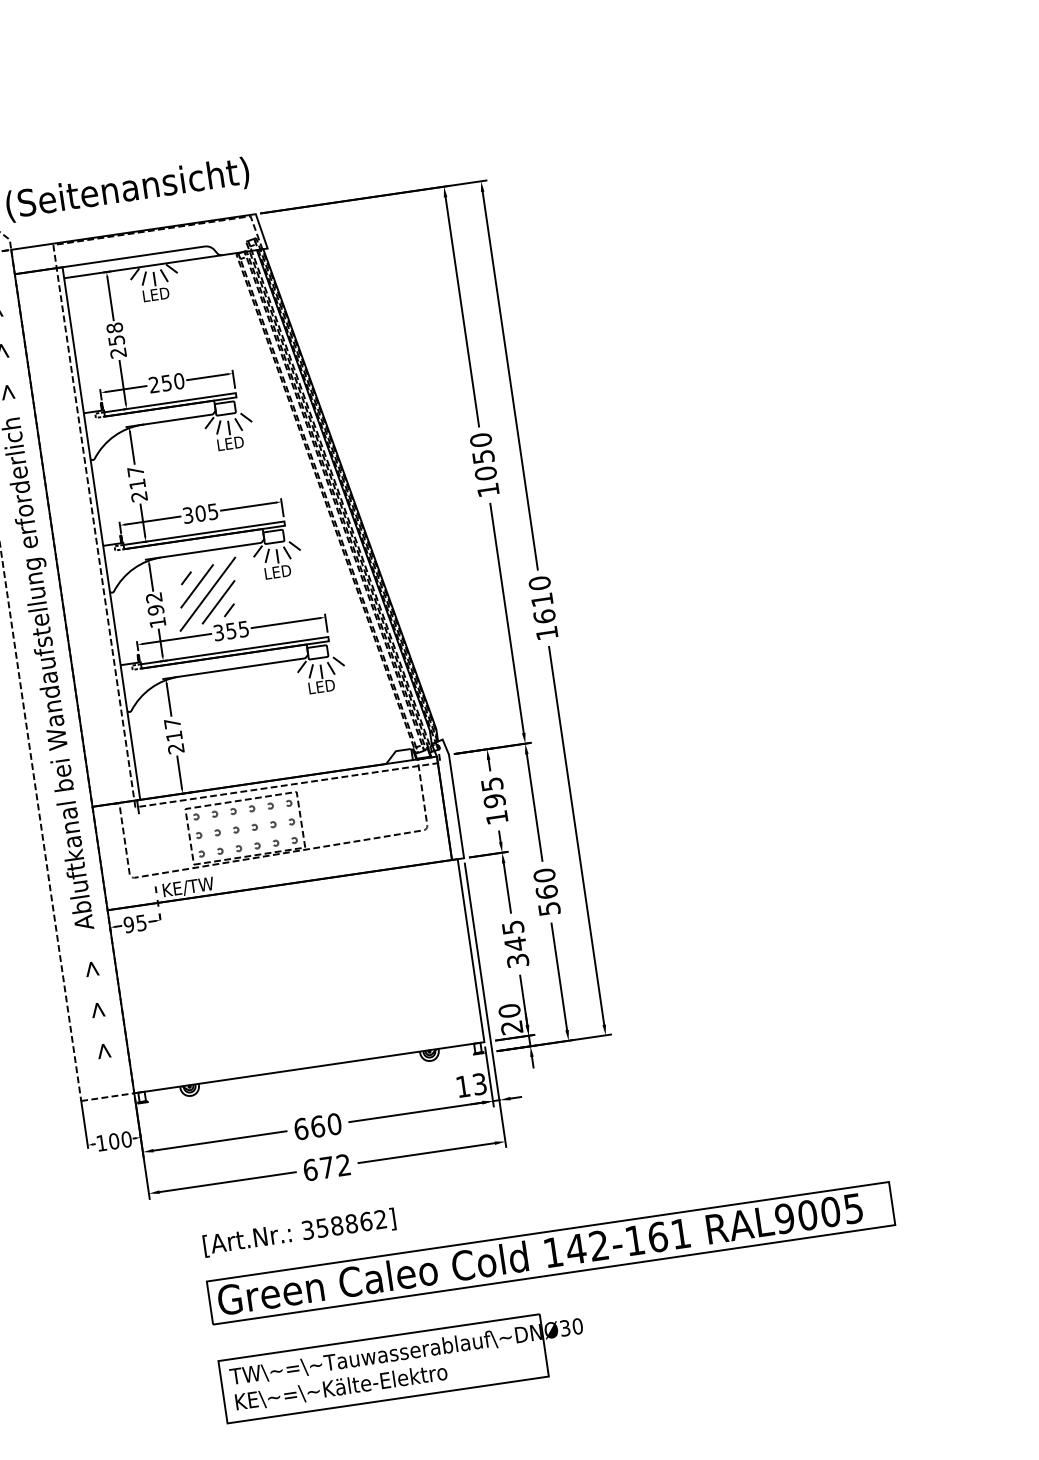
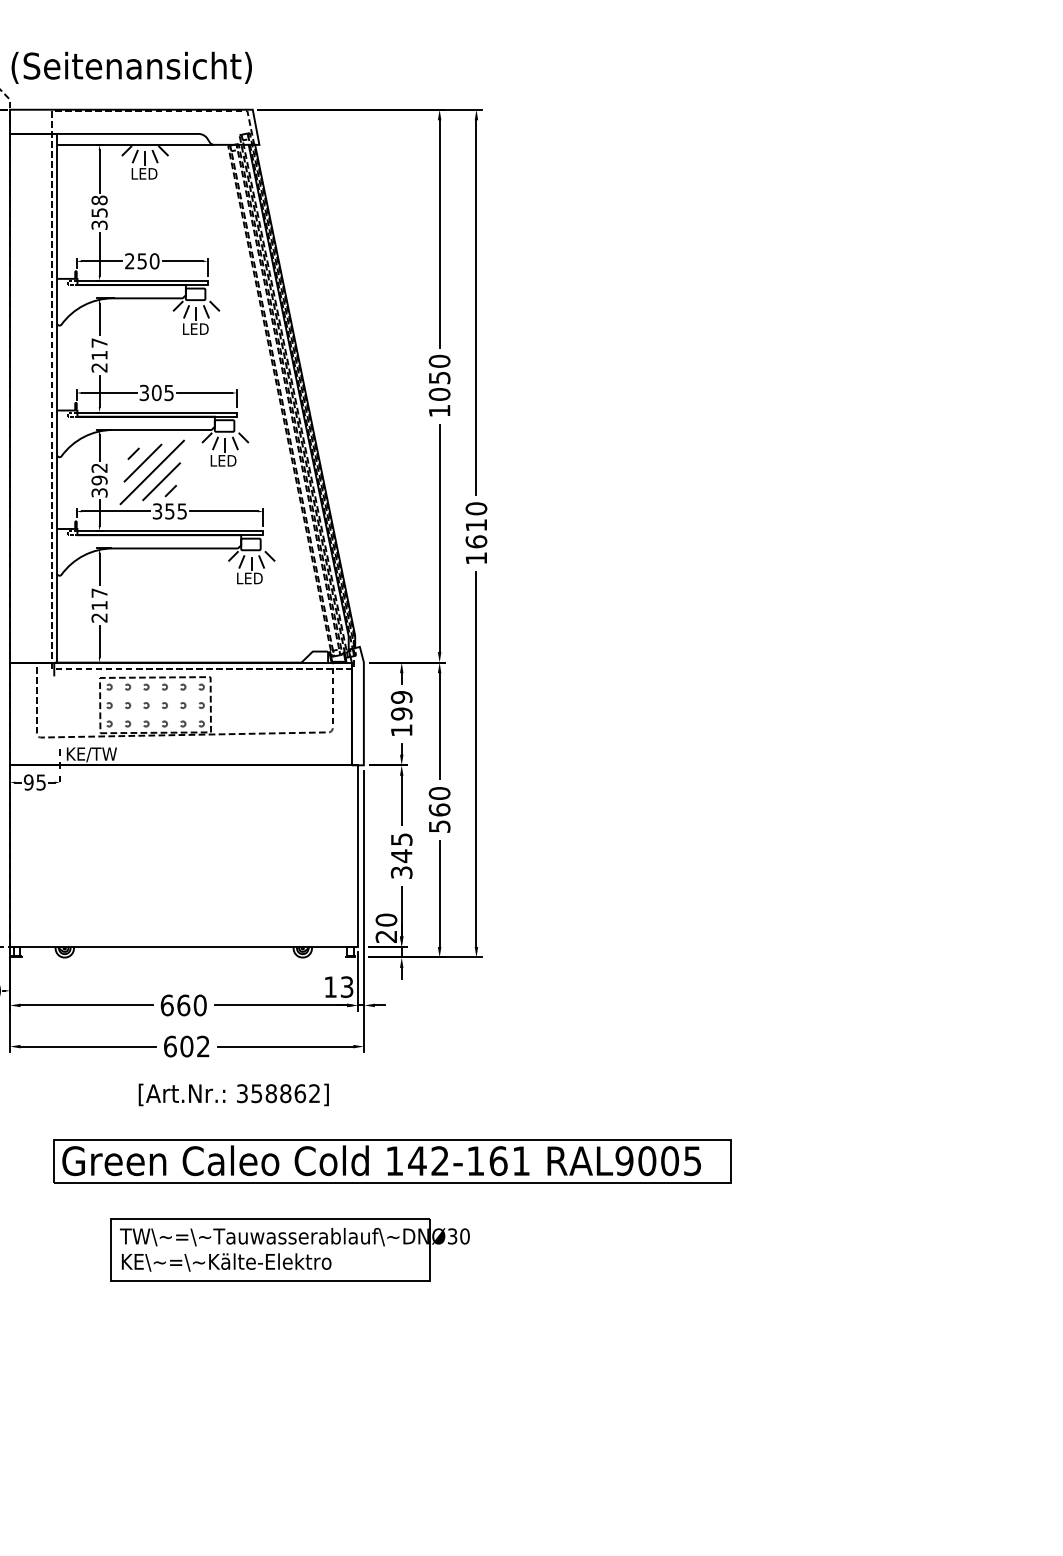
text: (118, 352) -> (99, 224), 258 -> 358
text: (157, 622) -> (99, 492), 192 -> 392
text: (492, 784) -> (401, 697), 195 -> 199
text: (326, 1167) -> (186, 1046), 672 -> 602
text: (299, 1232) -> (233, 1094), moved
part: (402, 1365) -> (289, 1249), moved

